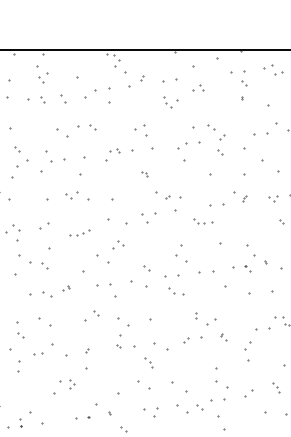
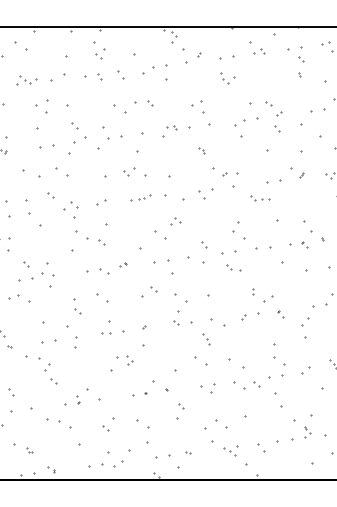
part: (198, 87) -> (259, 51), moved
part: (79, 232) -> (140, 197), moved
part: (38, 353) -> (106, 333), moved

